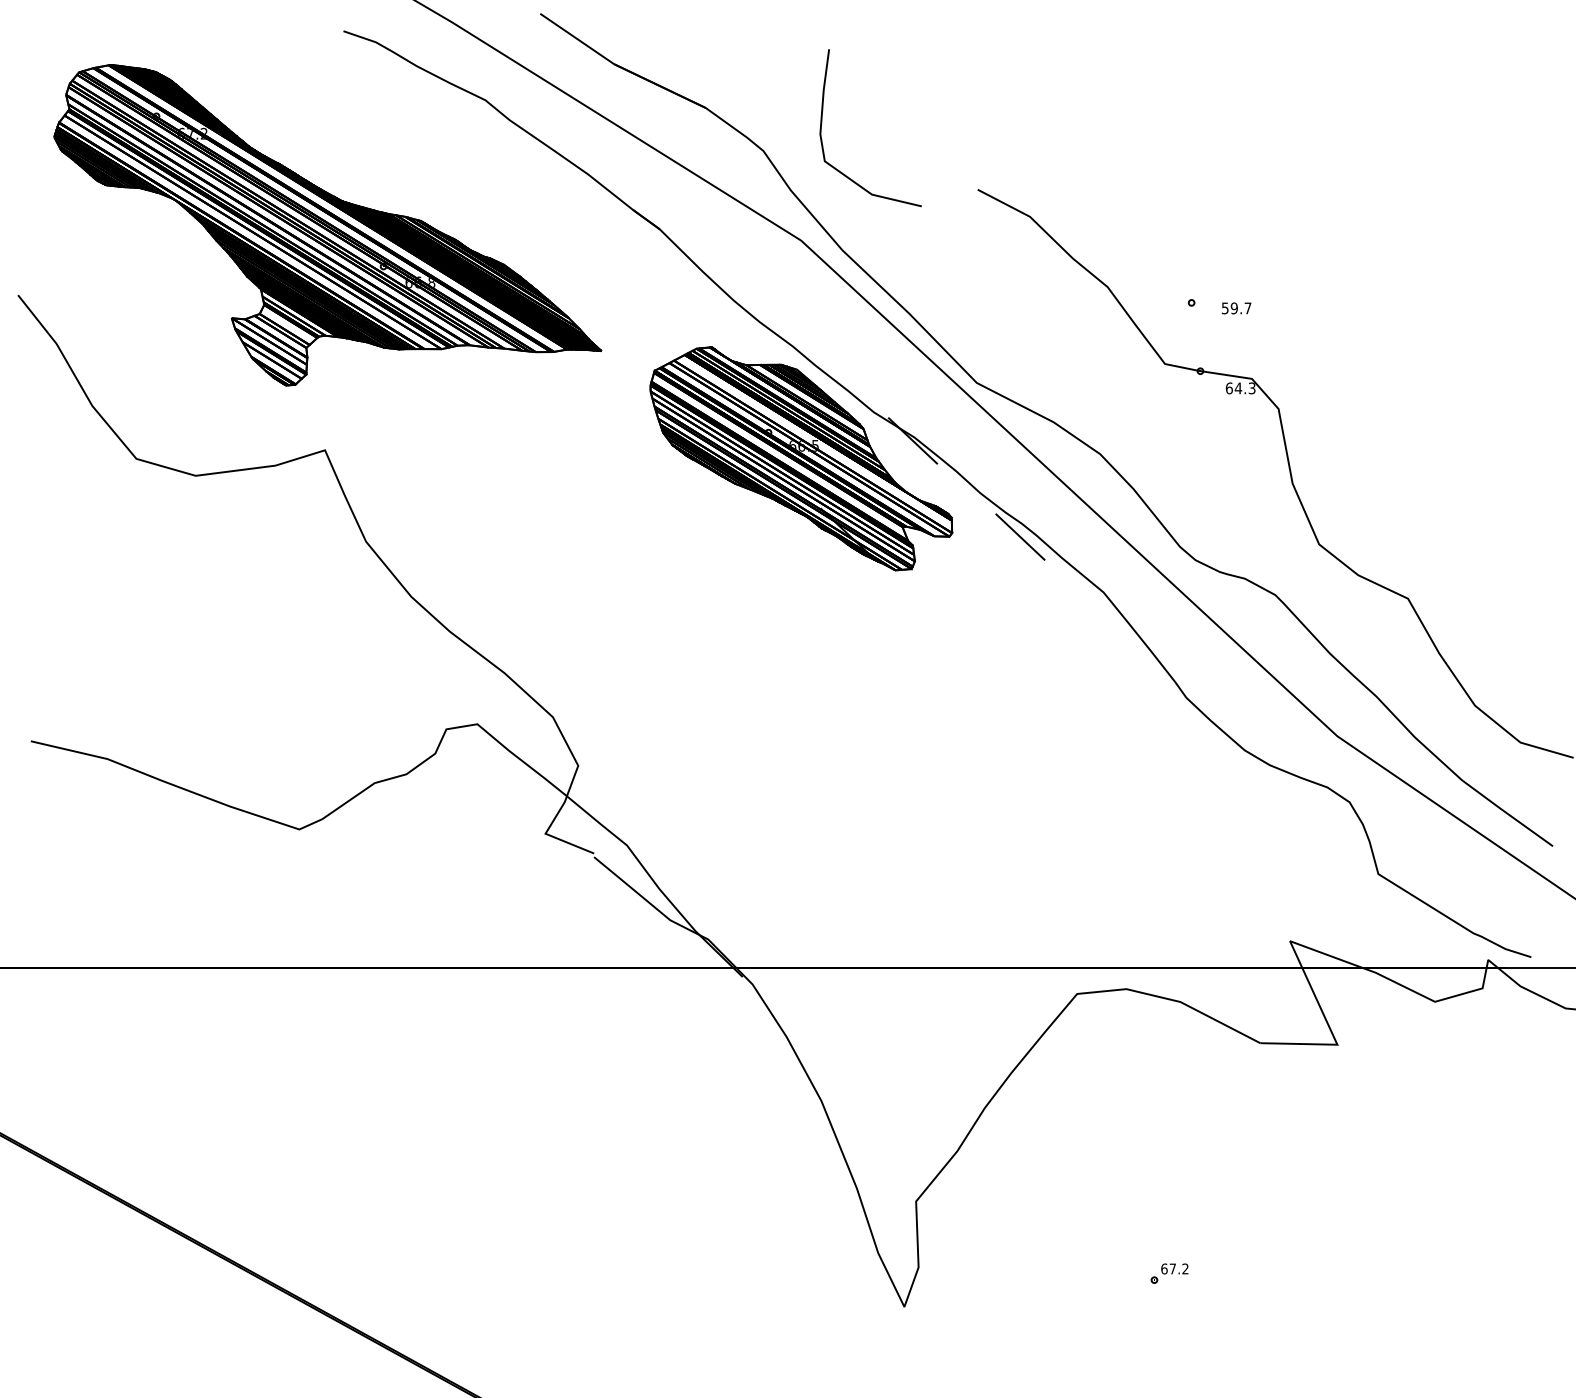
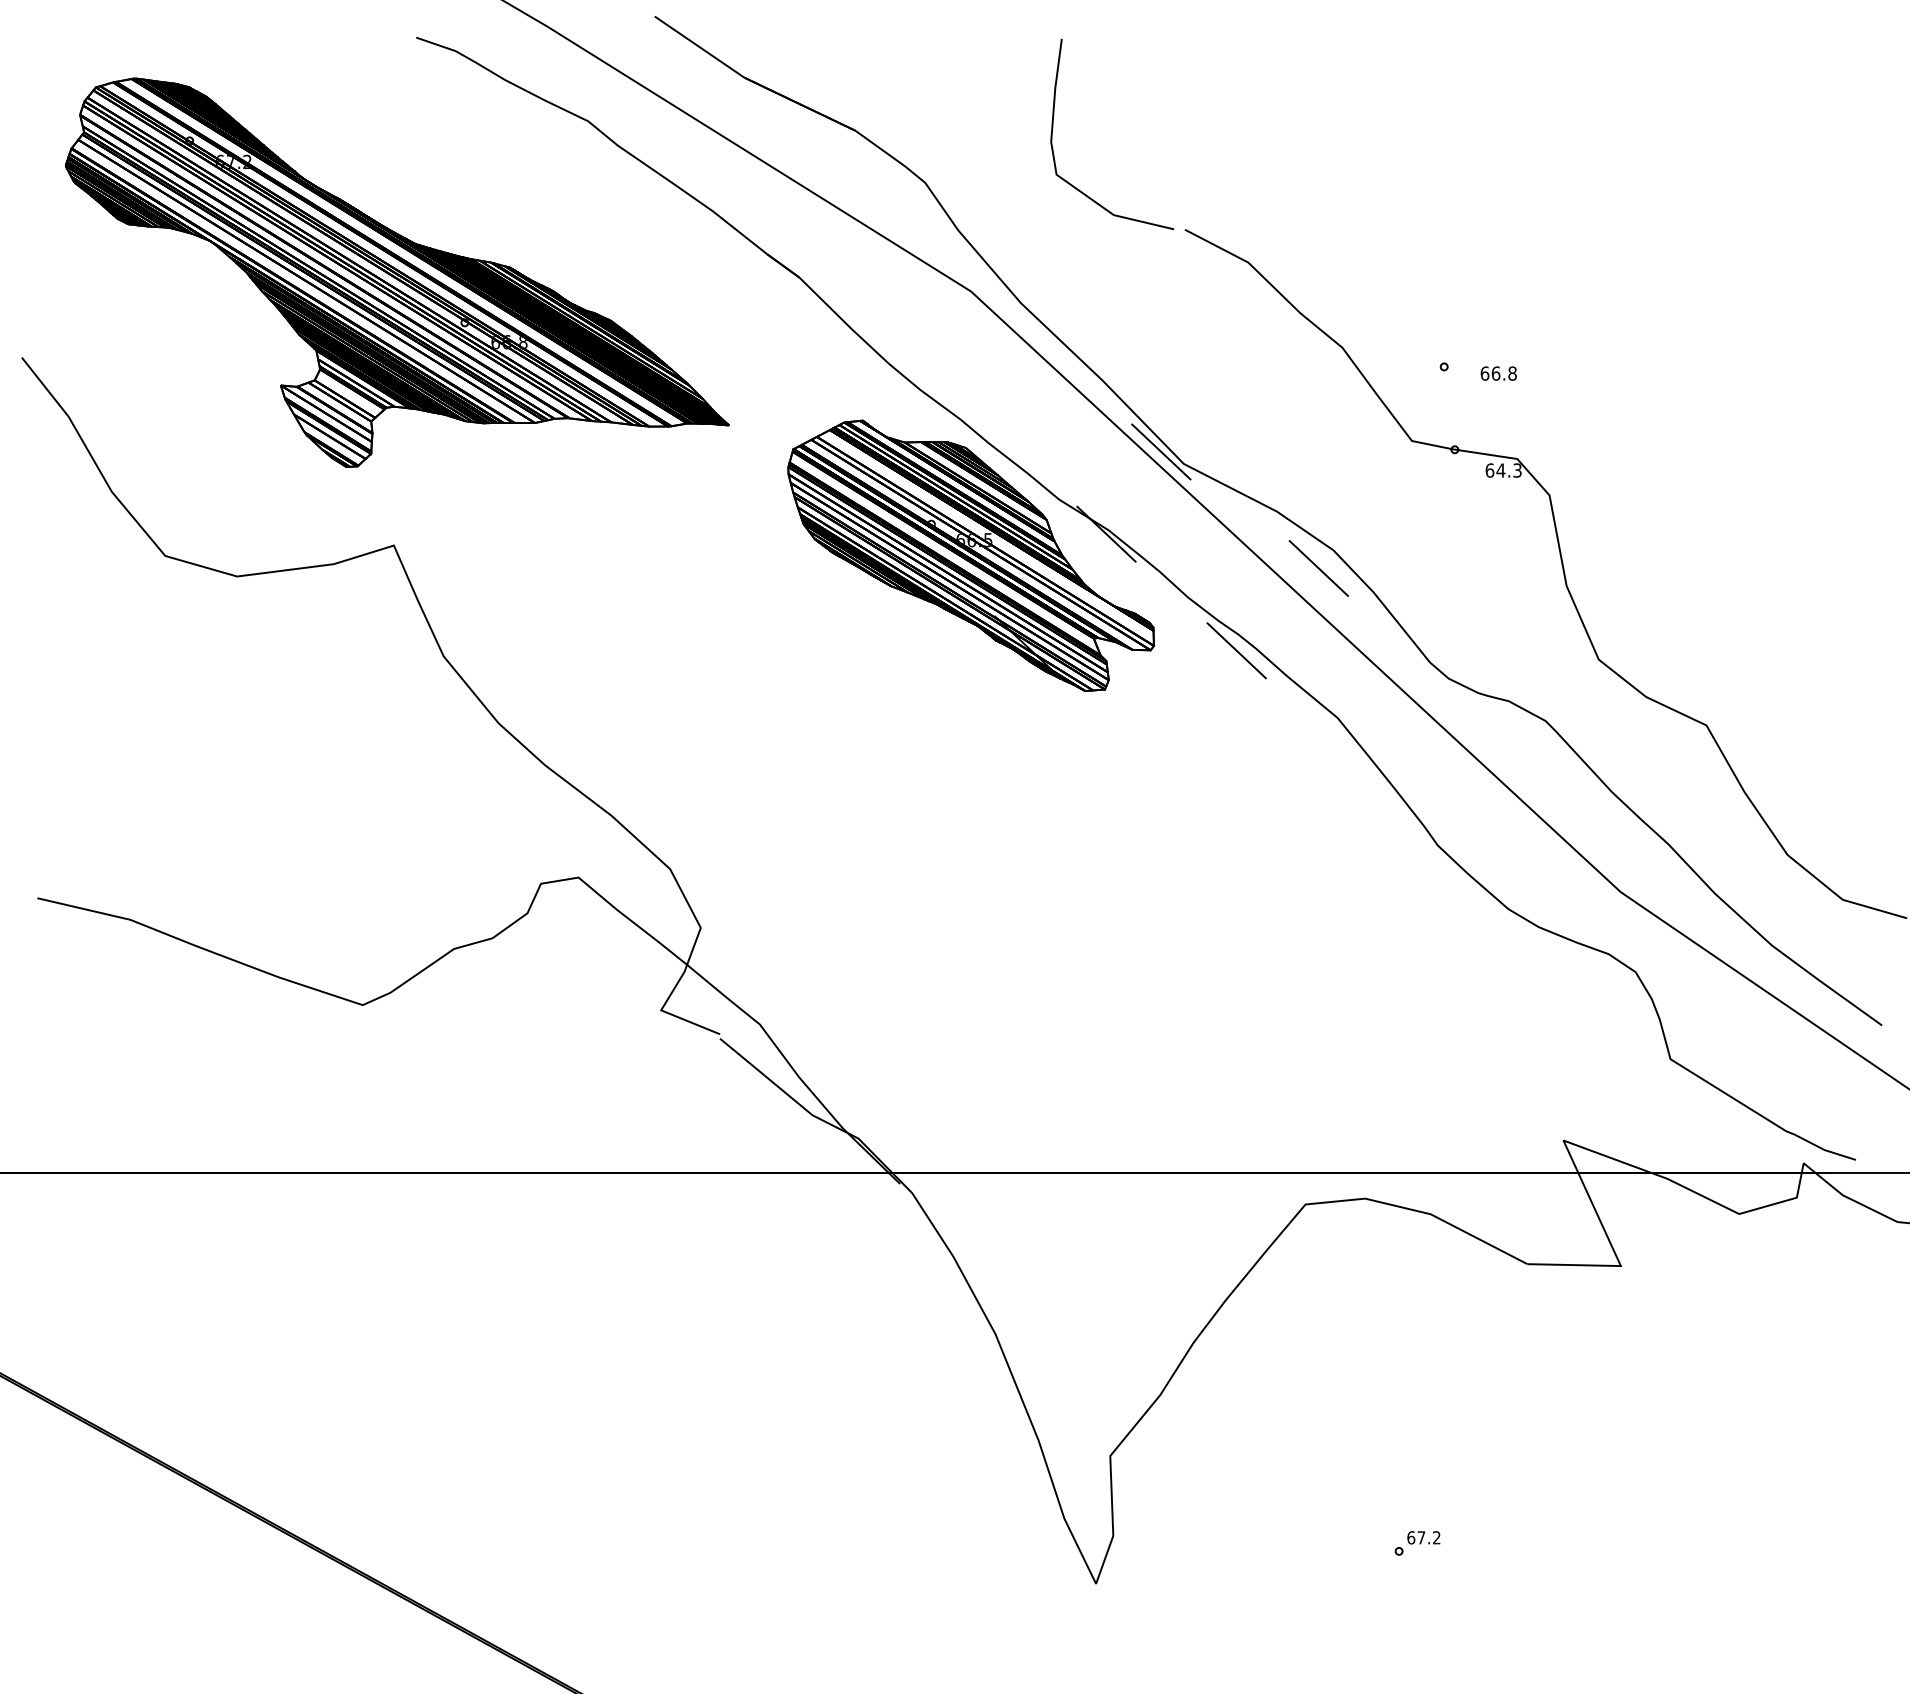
curve: (822, 123) -> (1053, 128), moved
text: (1236, 308) -> (1498, 373), 59.7 -> 66.8
line: (958, 372) -> (1161, 451), added
line: (1088, 468) -> (1319, 567), added

